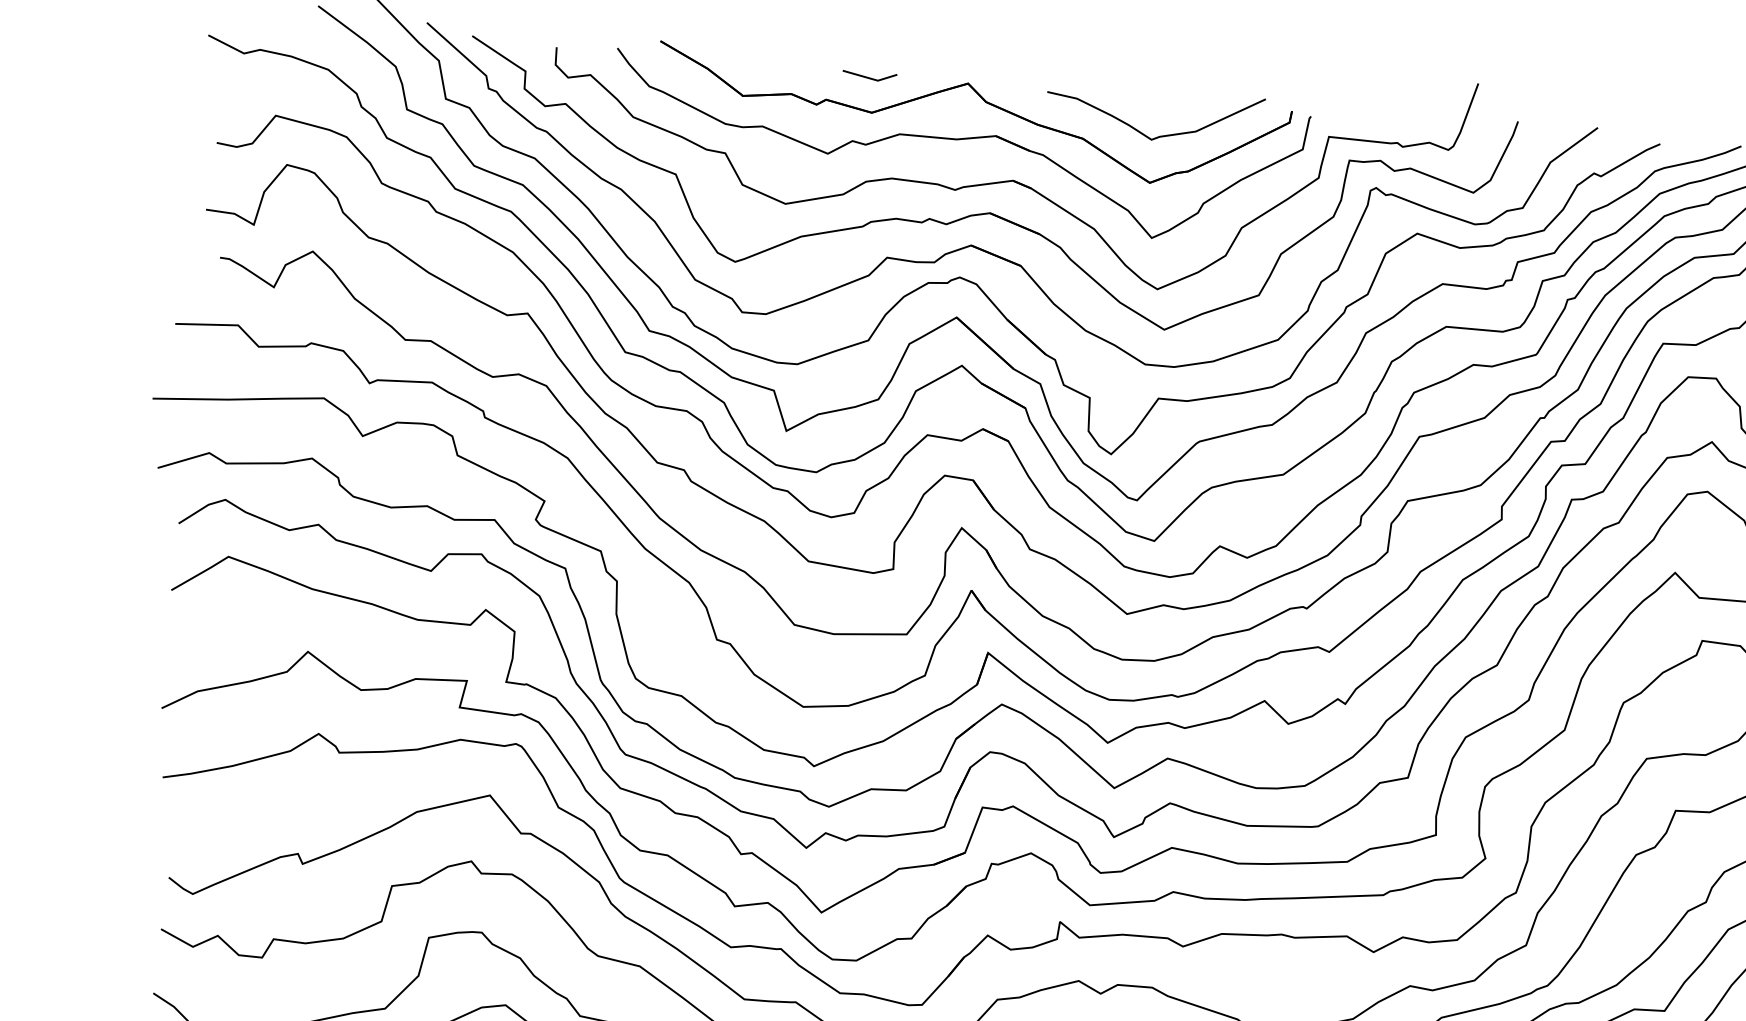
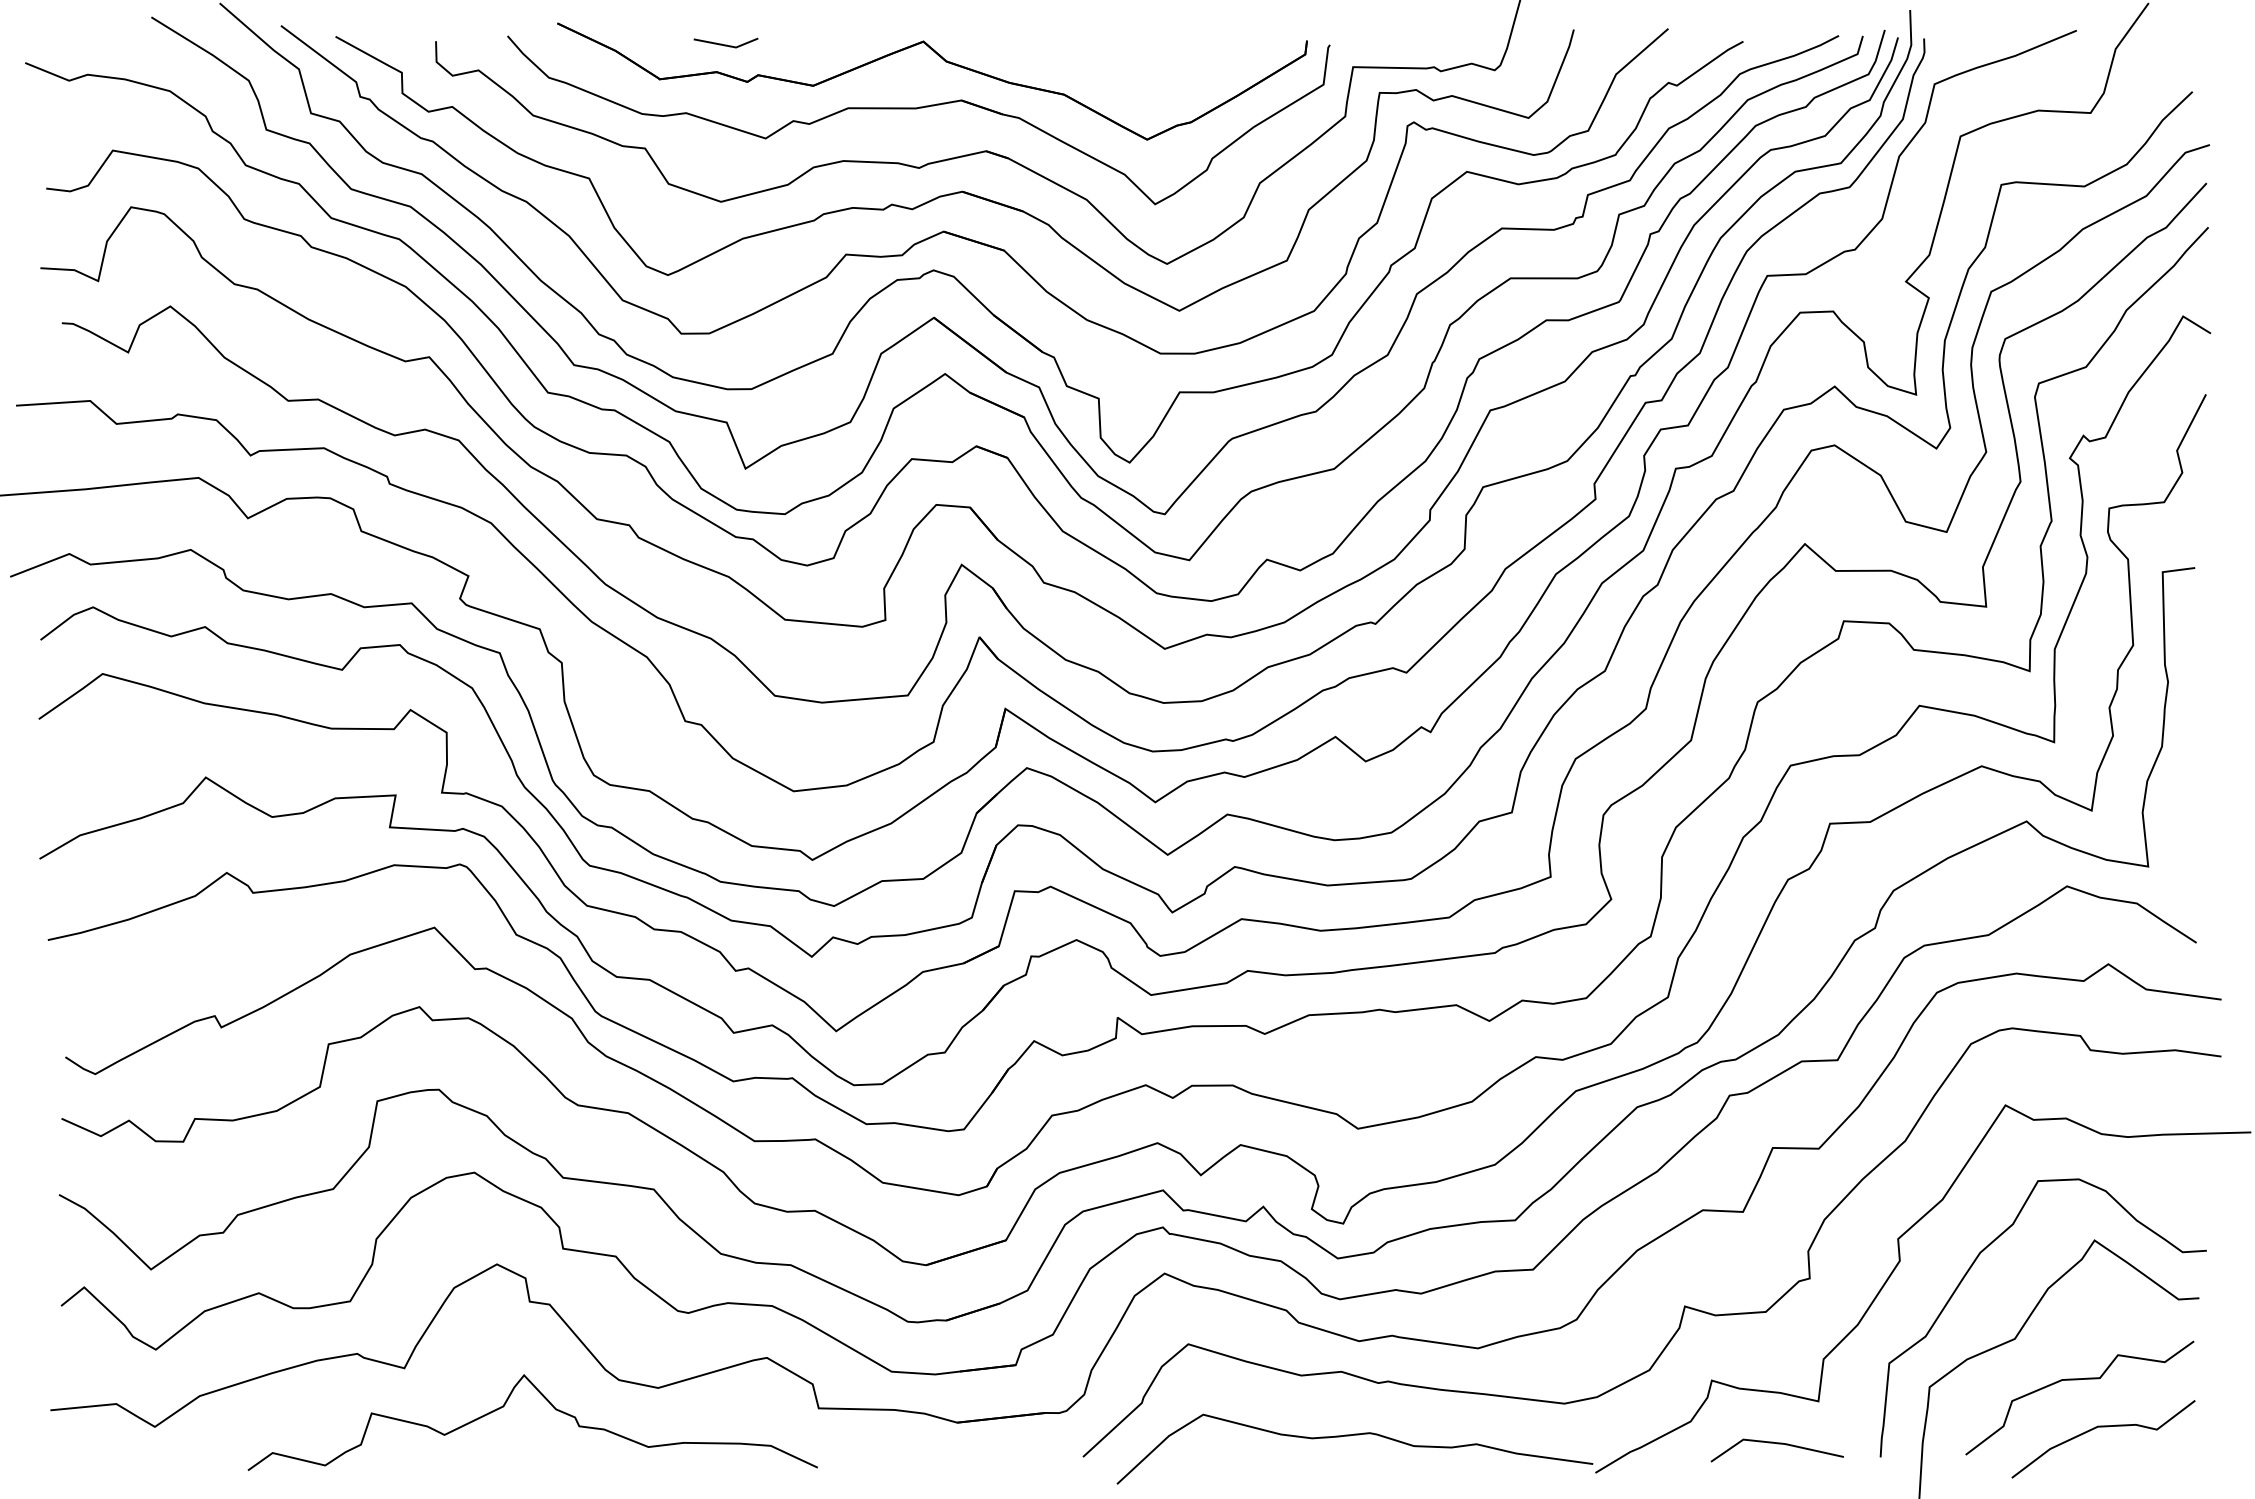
line: (869, 77) -> (725, 44), moved
curve: (1159, 135) -> (1153, 83), removed

